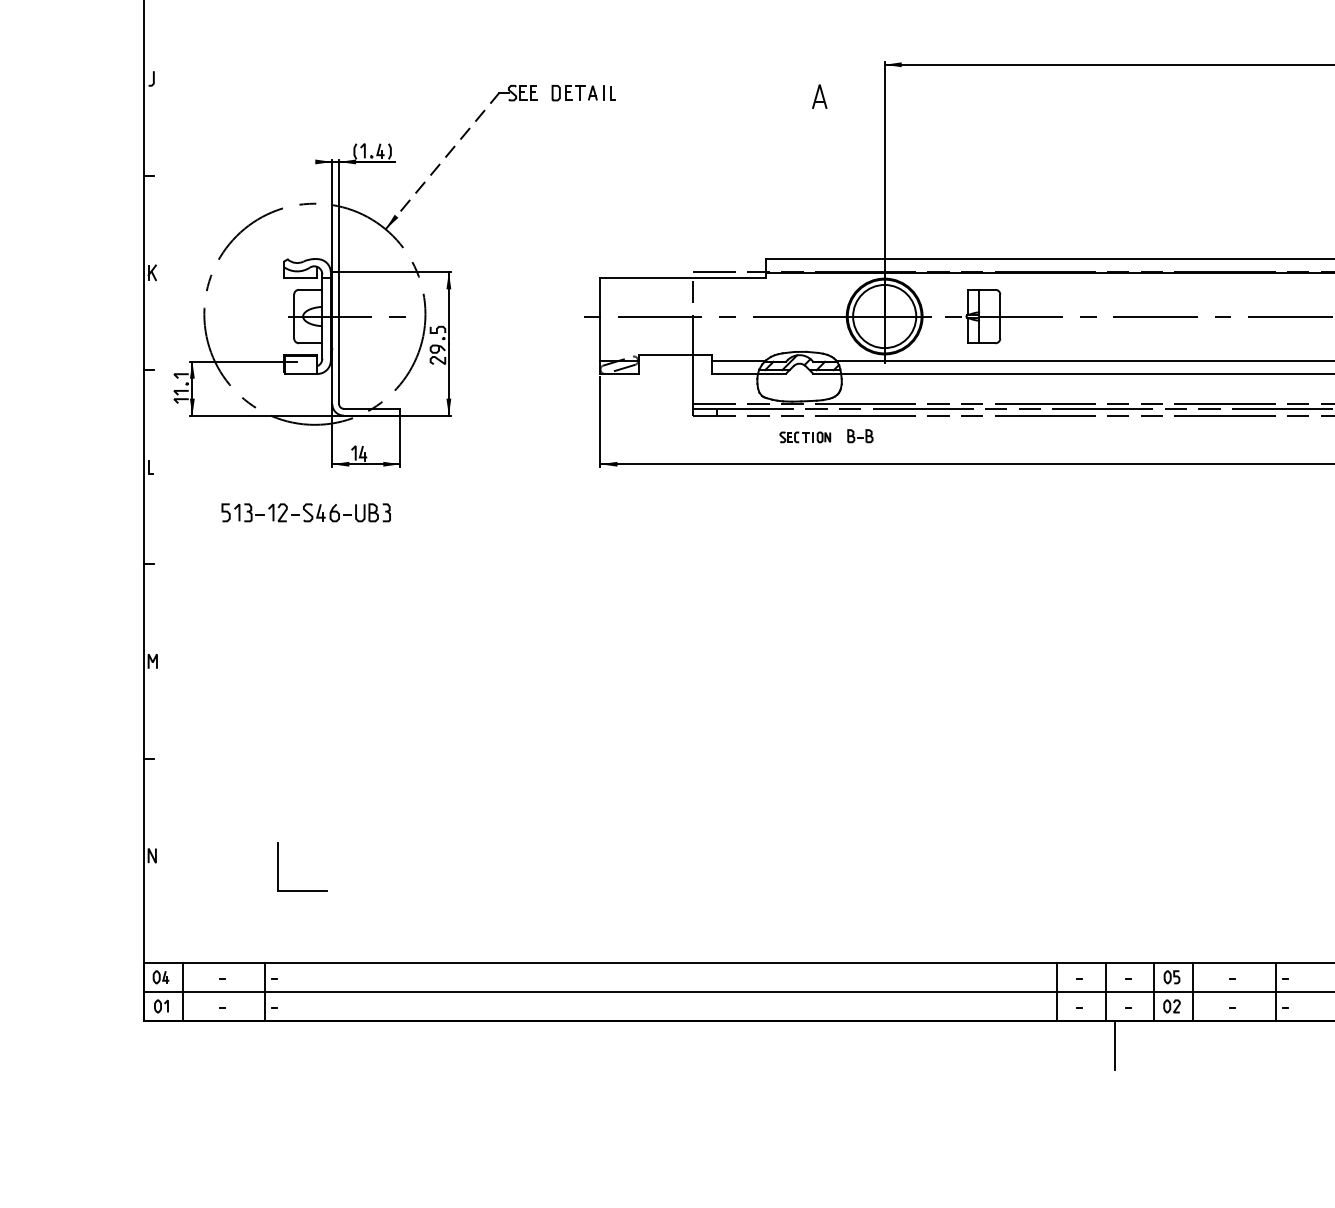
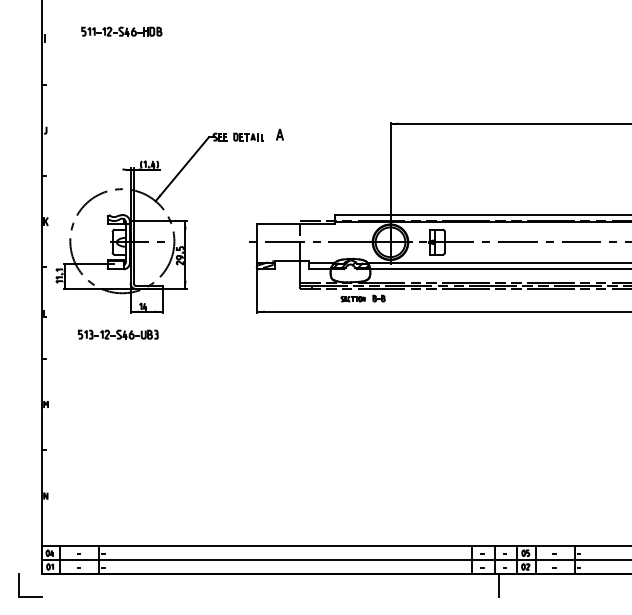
part: (818, 96) -> (279, 134), moved
line: (442, 161) -> (182, 169), dashed -> solid
part: (279, 867) -> (19, 585), moved

